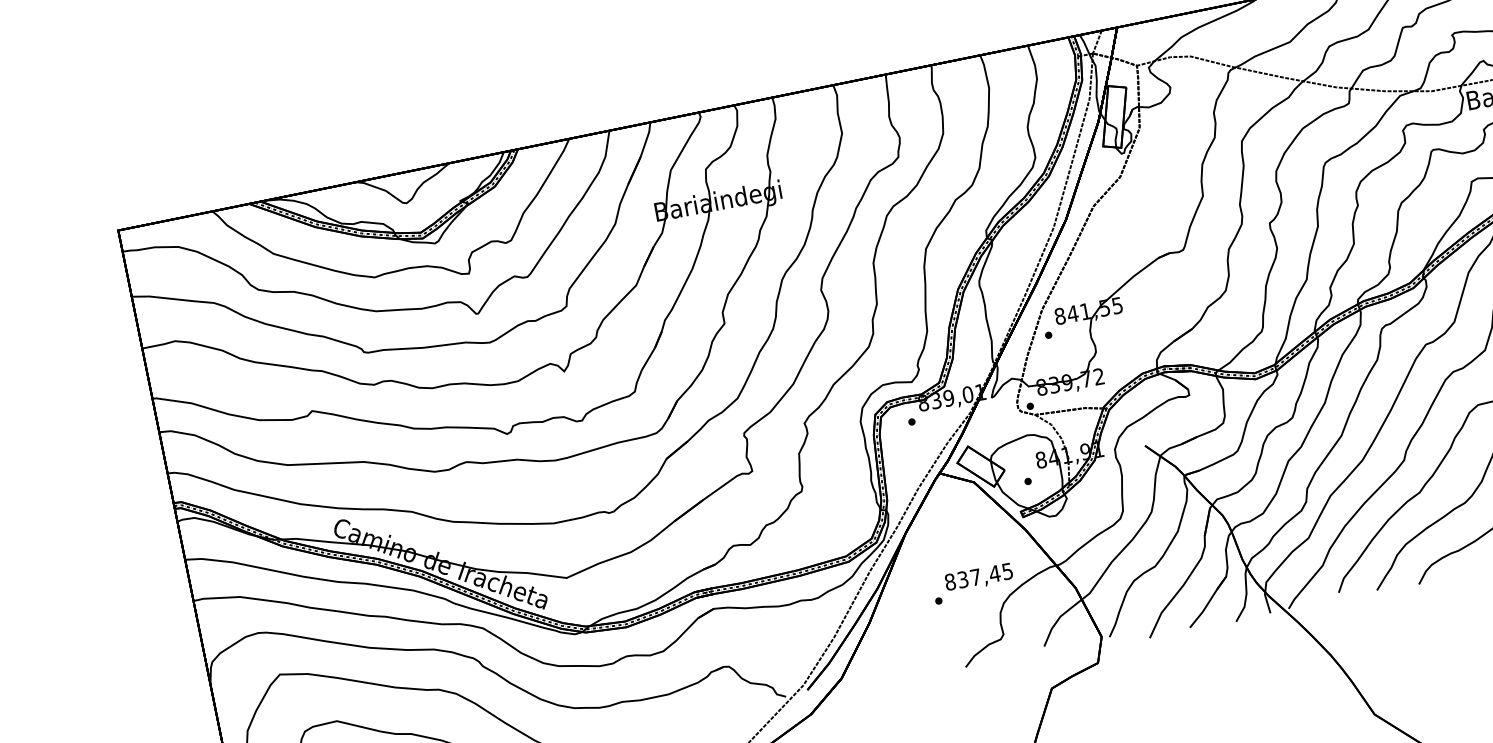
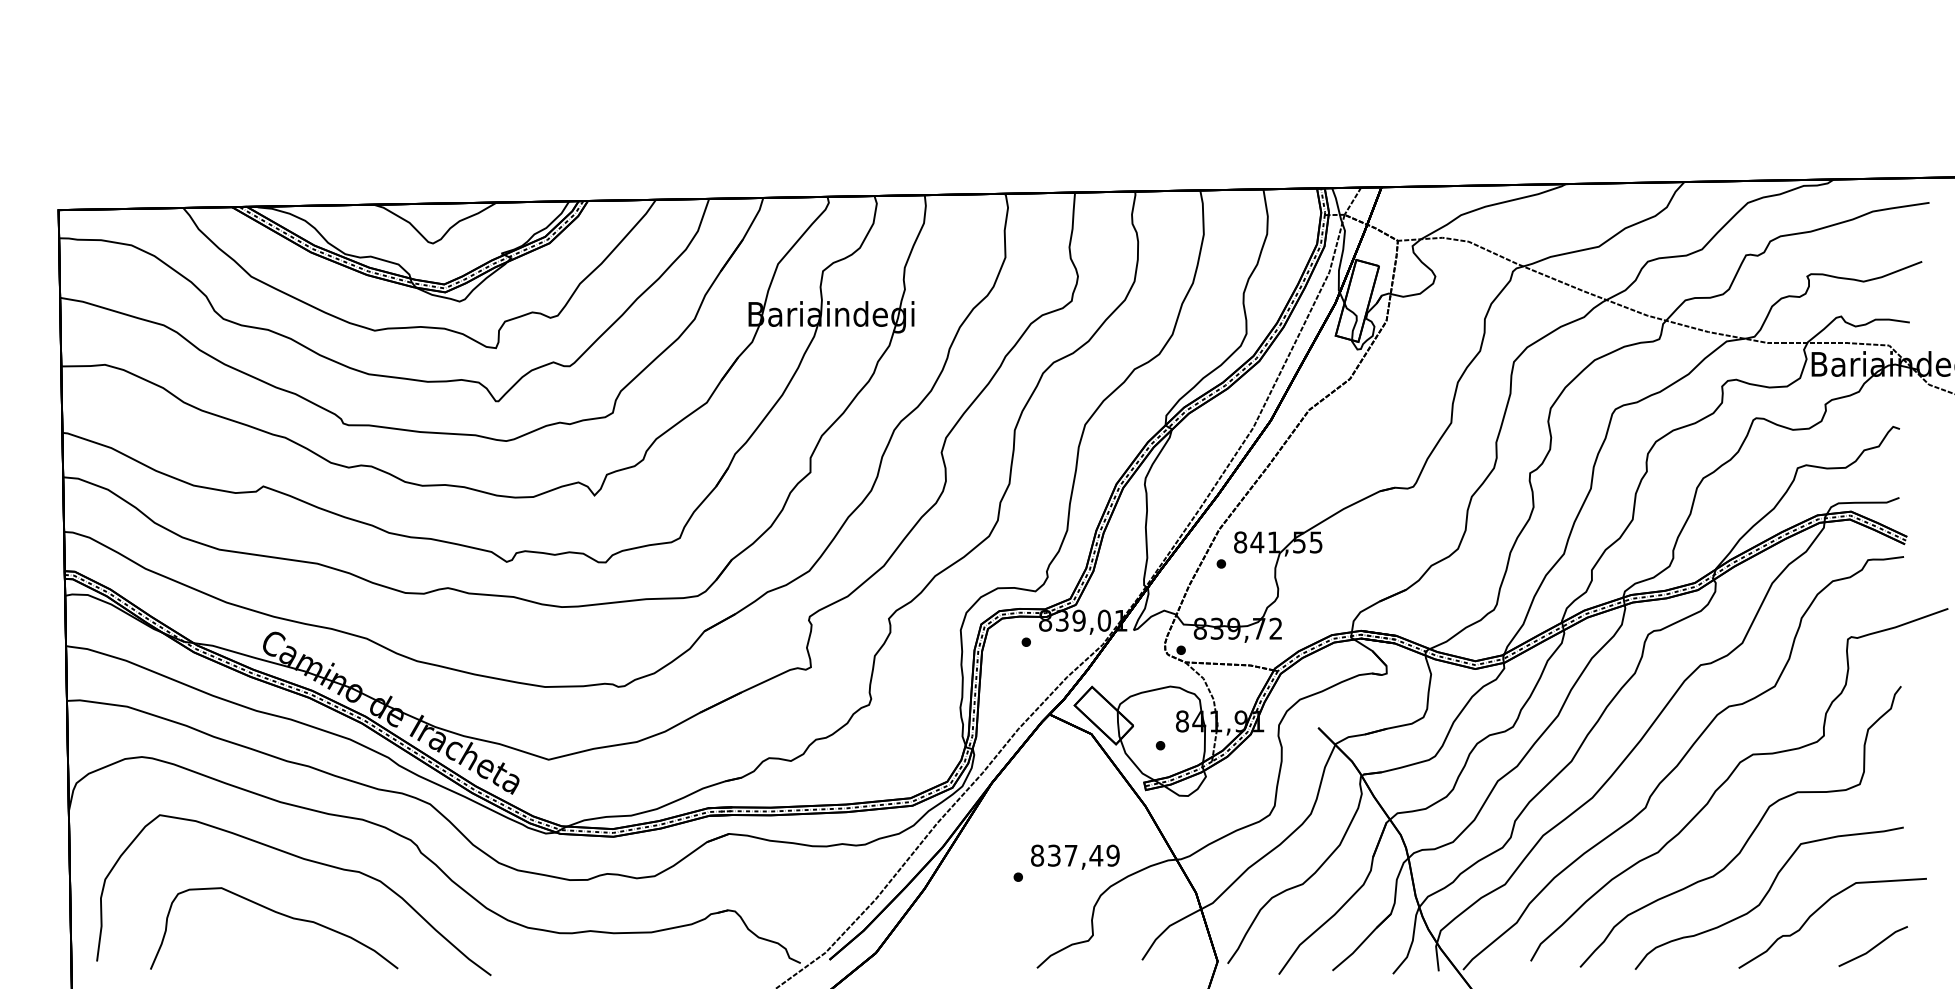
text: (1007, 571) -> (1112, 855), 837,45 -> 837,49

